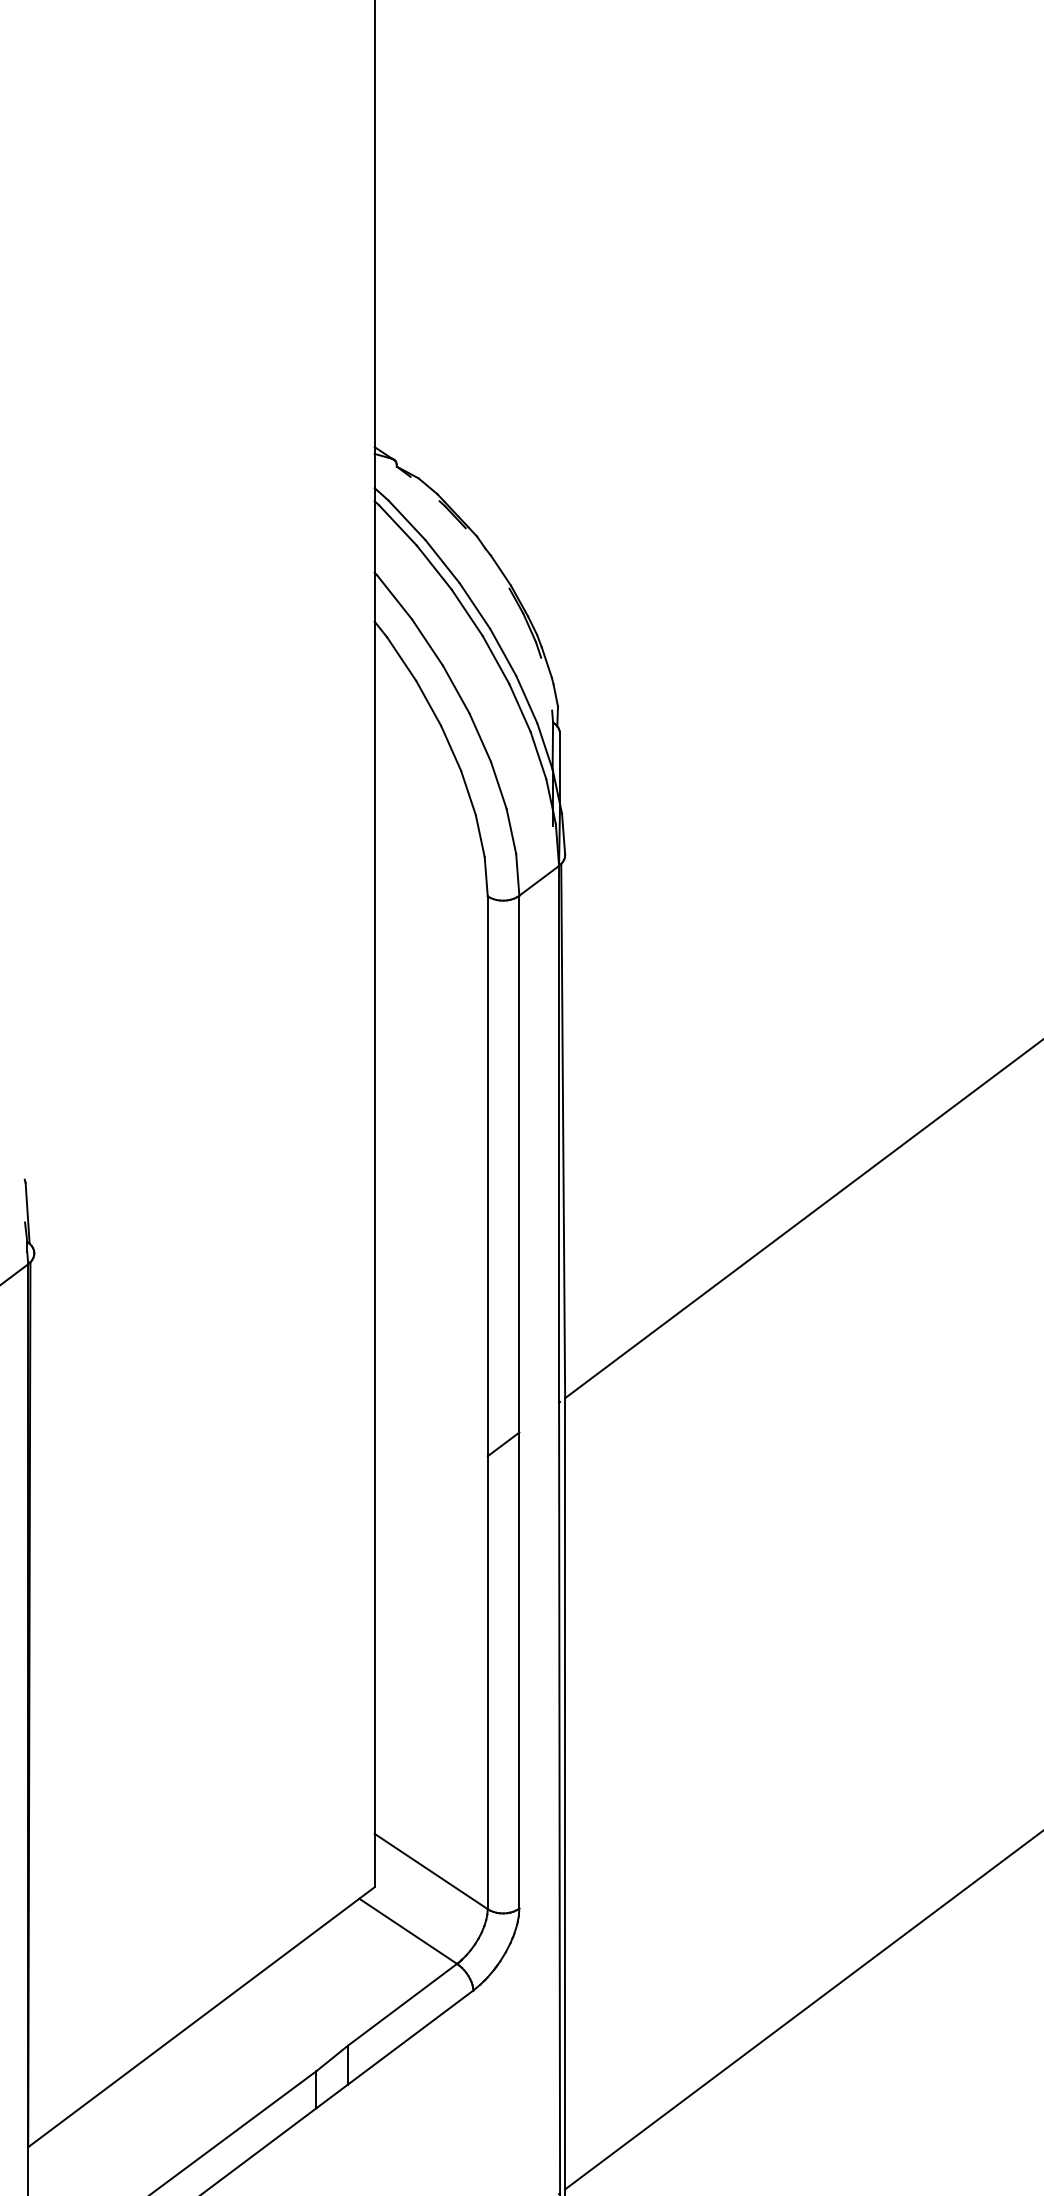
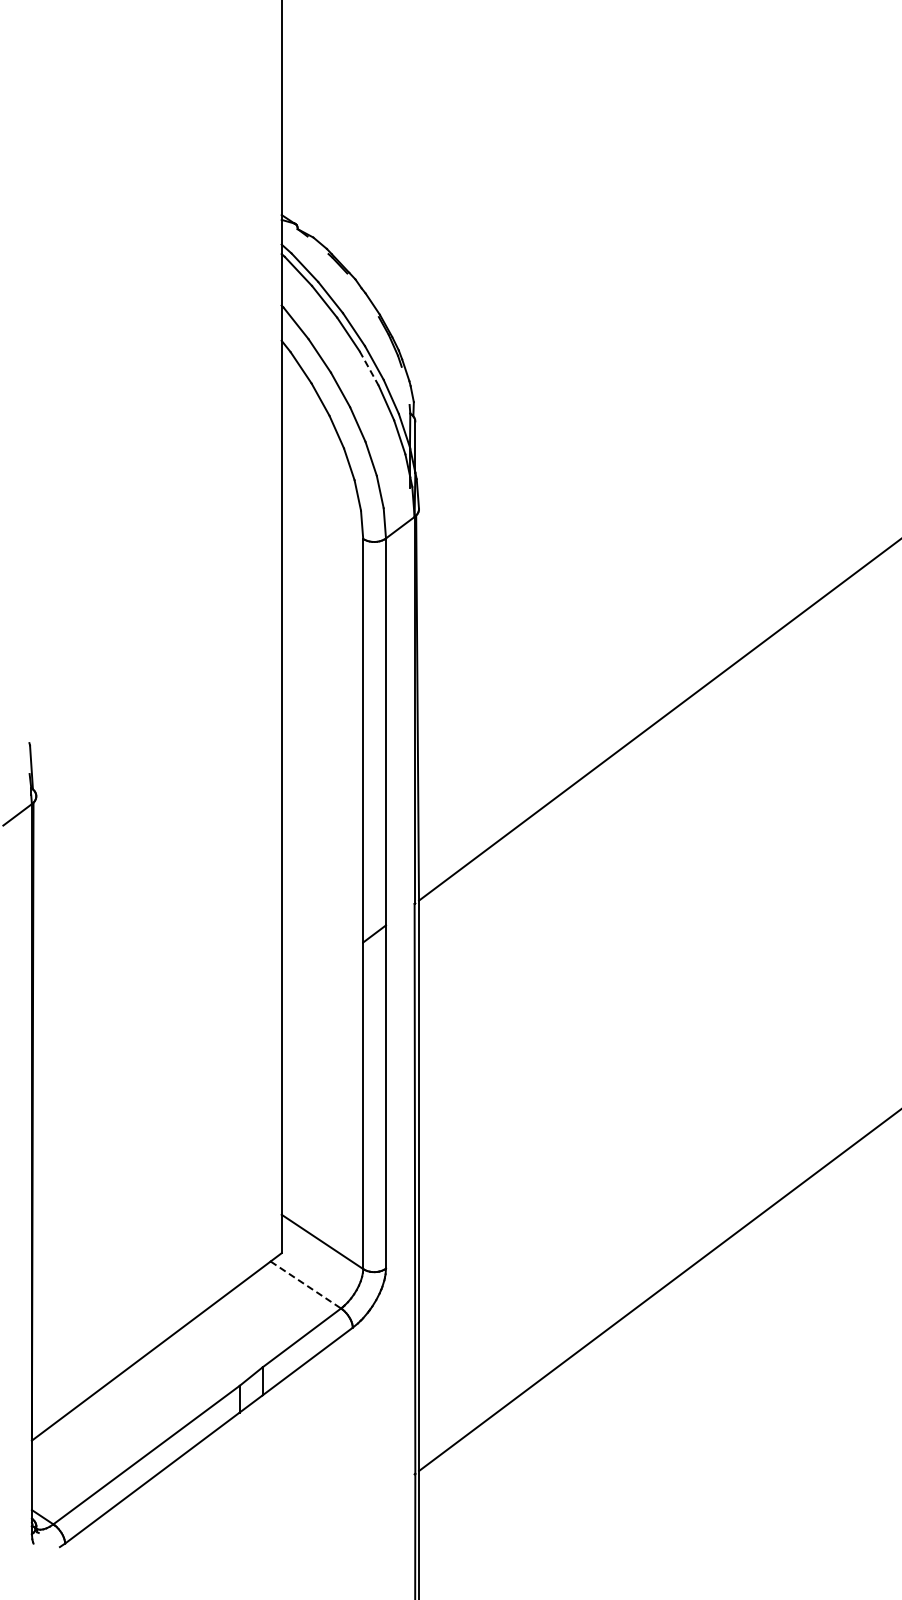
line: (496, 660) -> (369, 368), solid -> dashed
line: (409, 1931) -> (306, 1285), solid -> dashed

